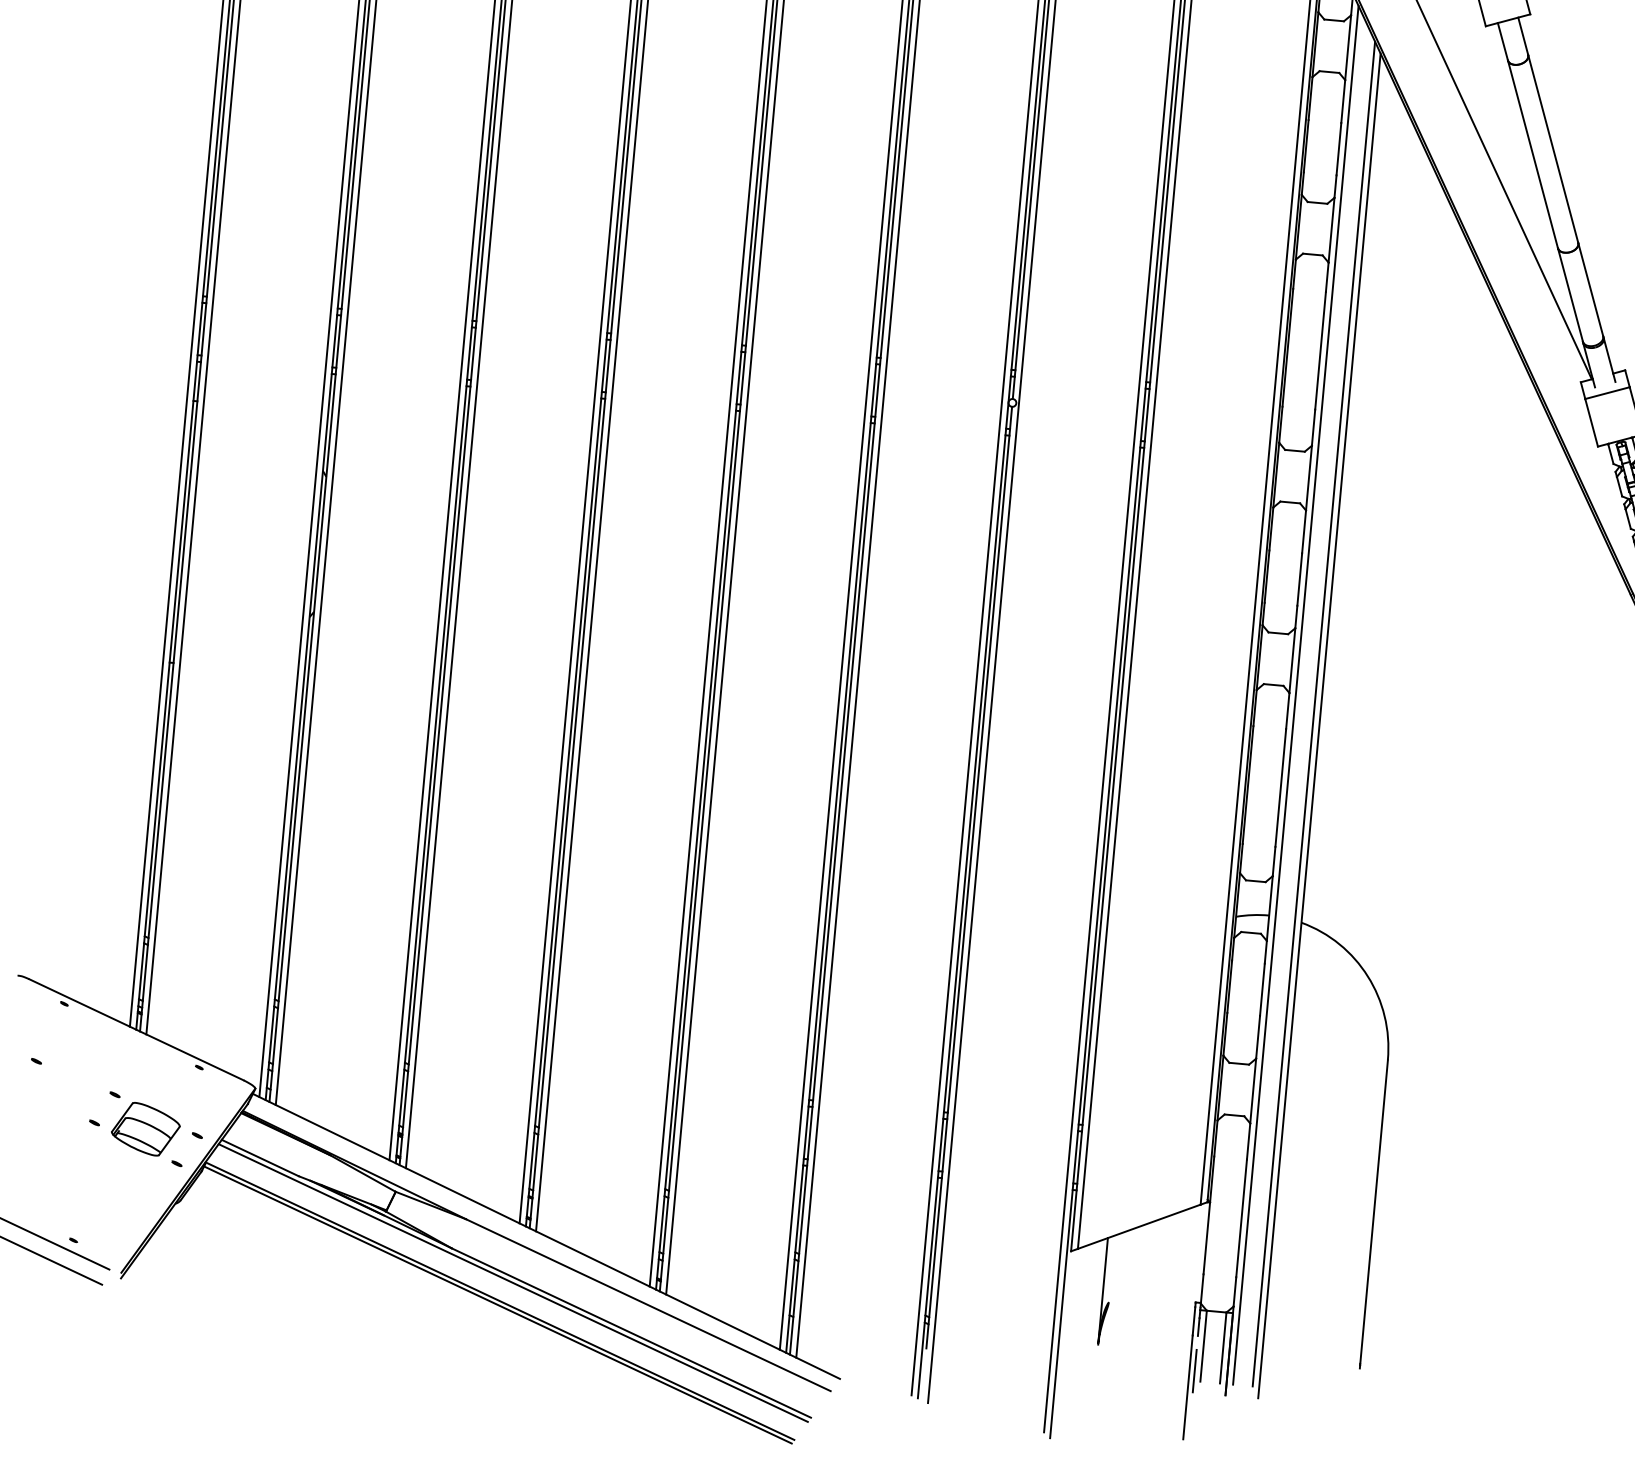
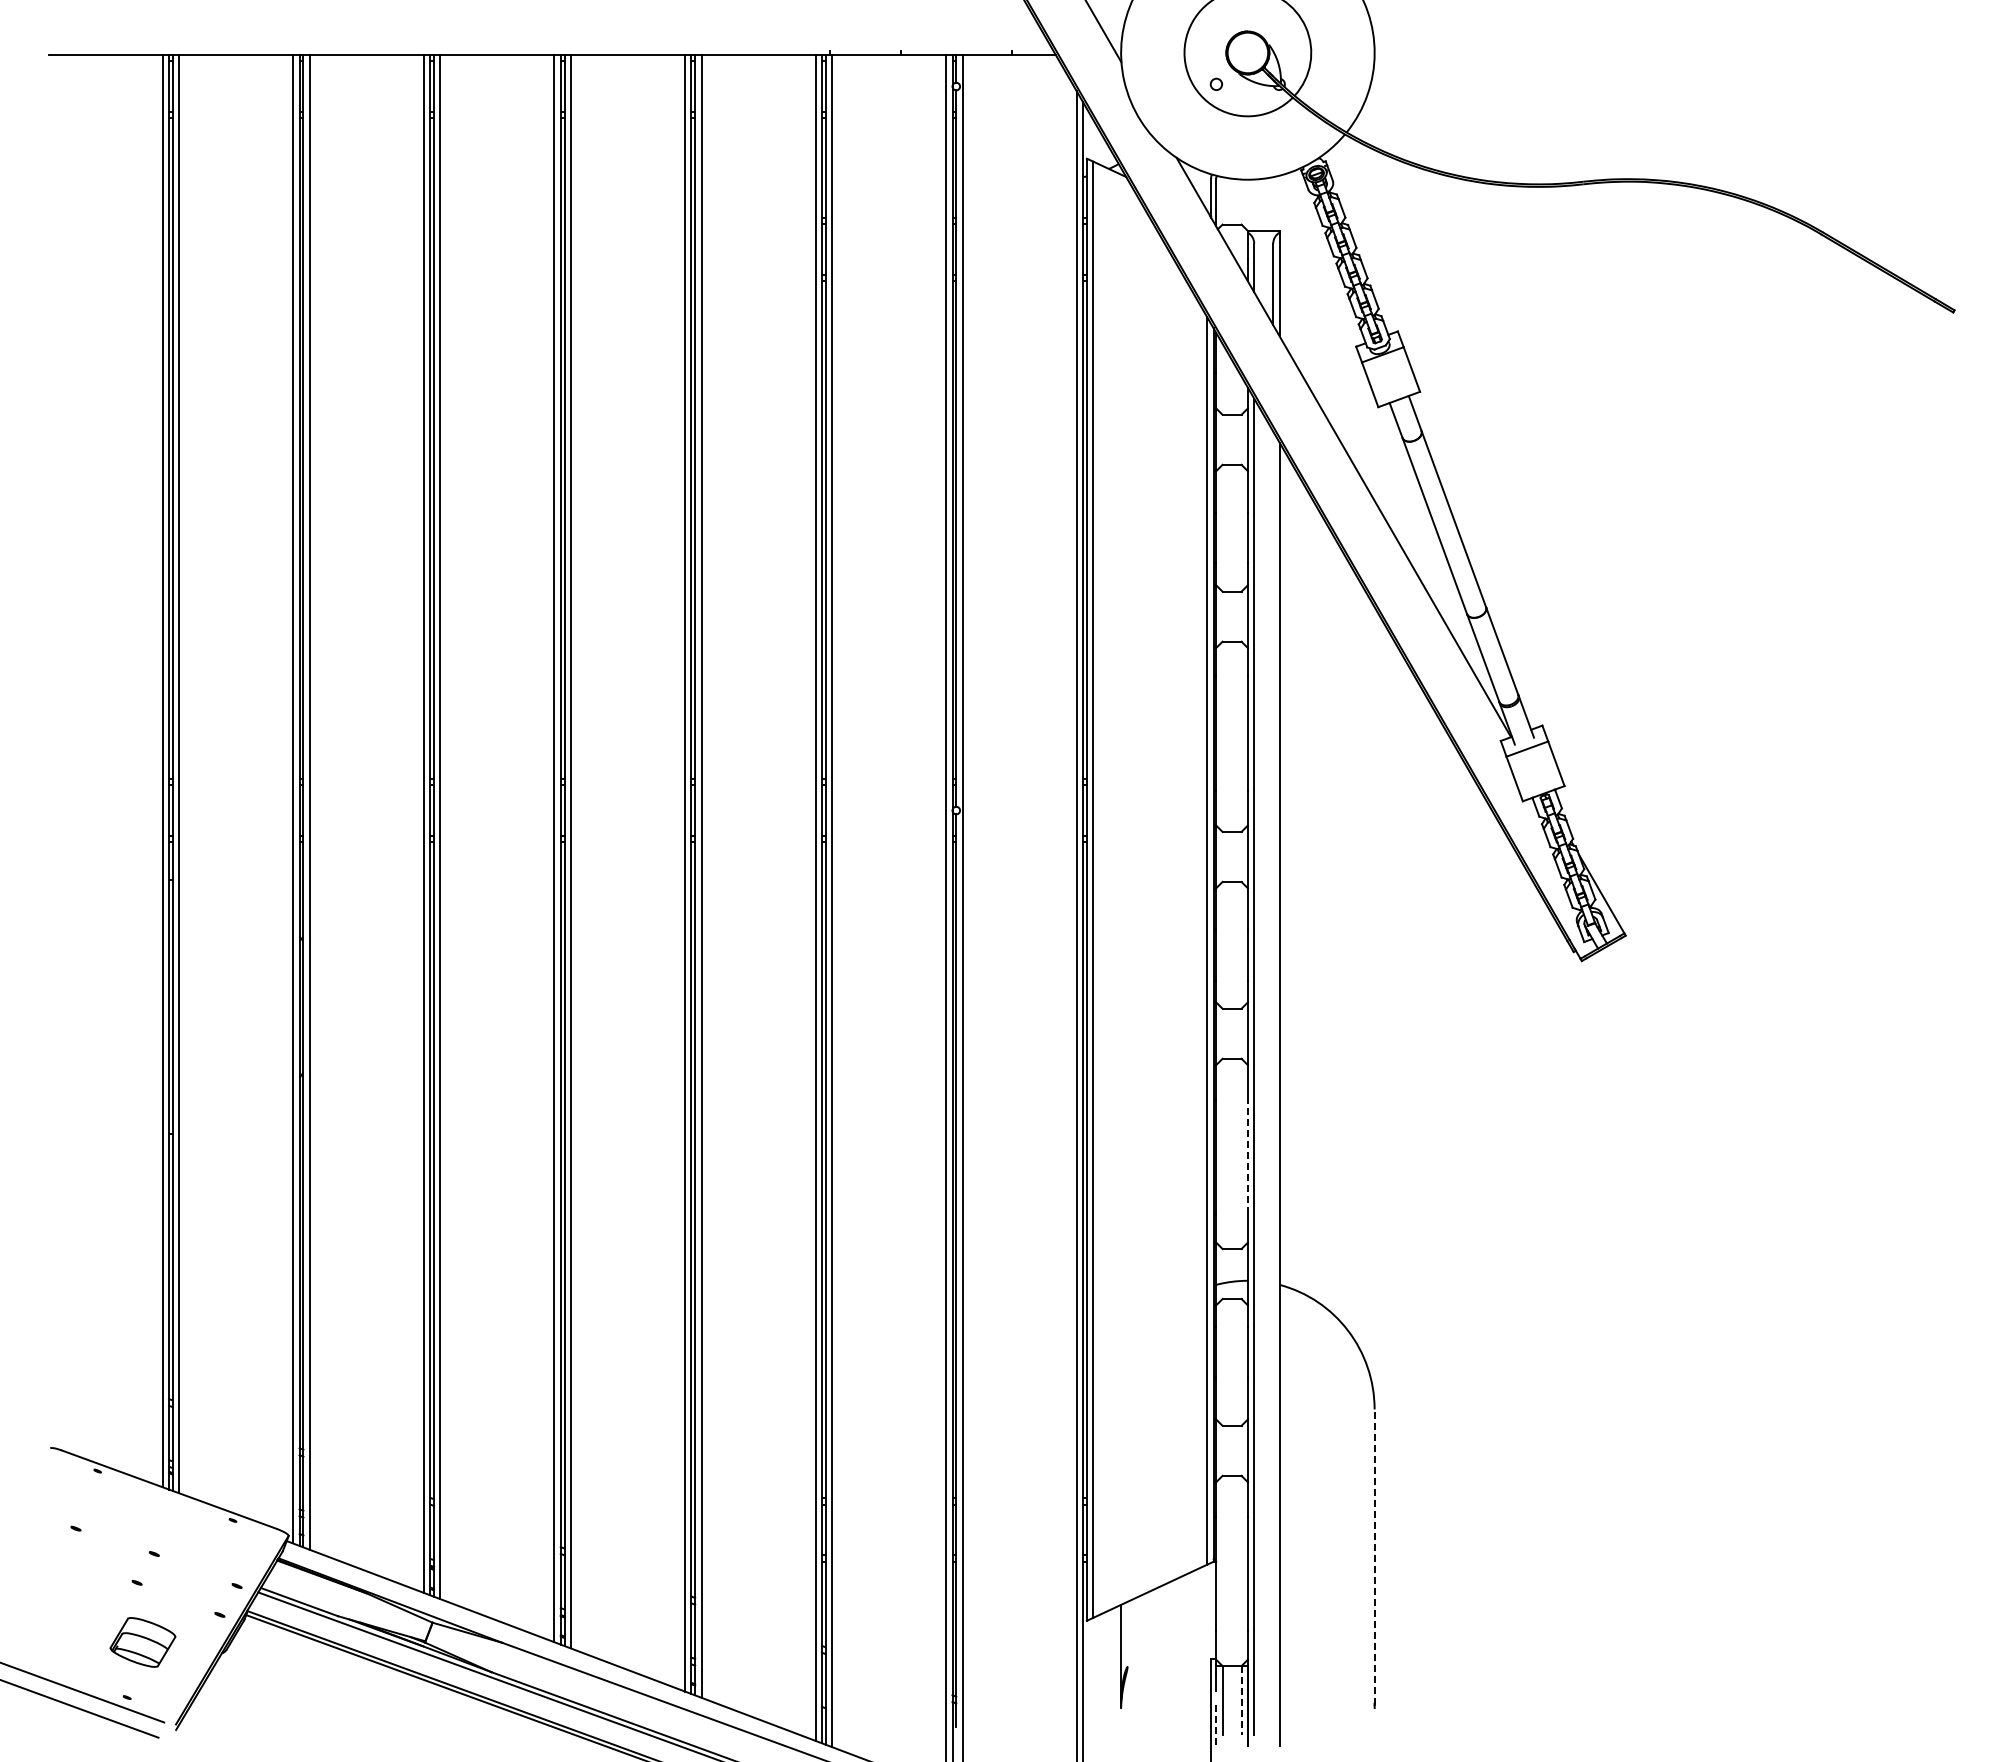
line: (1314, 713) -> (1273, 1082), removed
line: (1280, 787) -> (1247, 1156), solid -> dashed
part: (145, 1129) -> (142, 1642), moved
line: (1373, 1212) -> (1374, 1557), solid -> dashed
line: (1223, 1348) -> (1241, 1700), solid -> dashed
line: (1195, 1371) -> (1216, 1725), solid -> dashed

